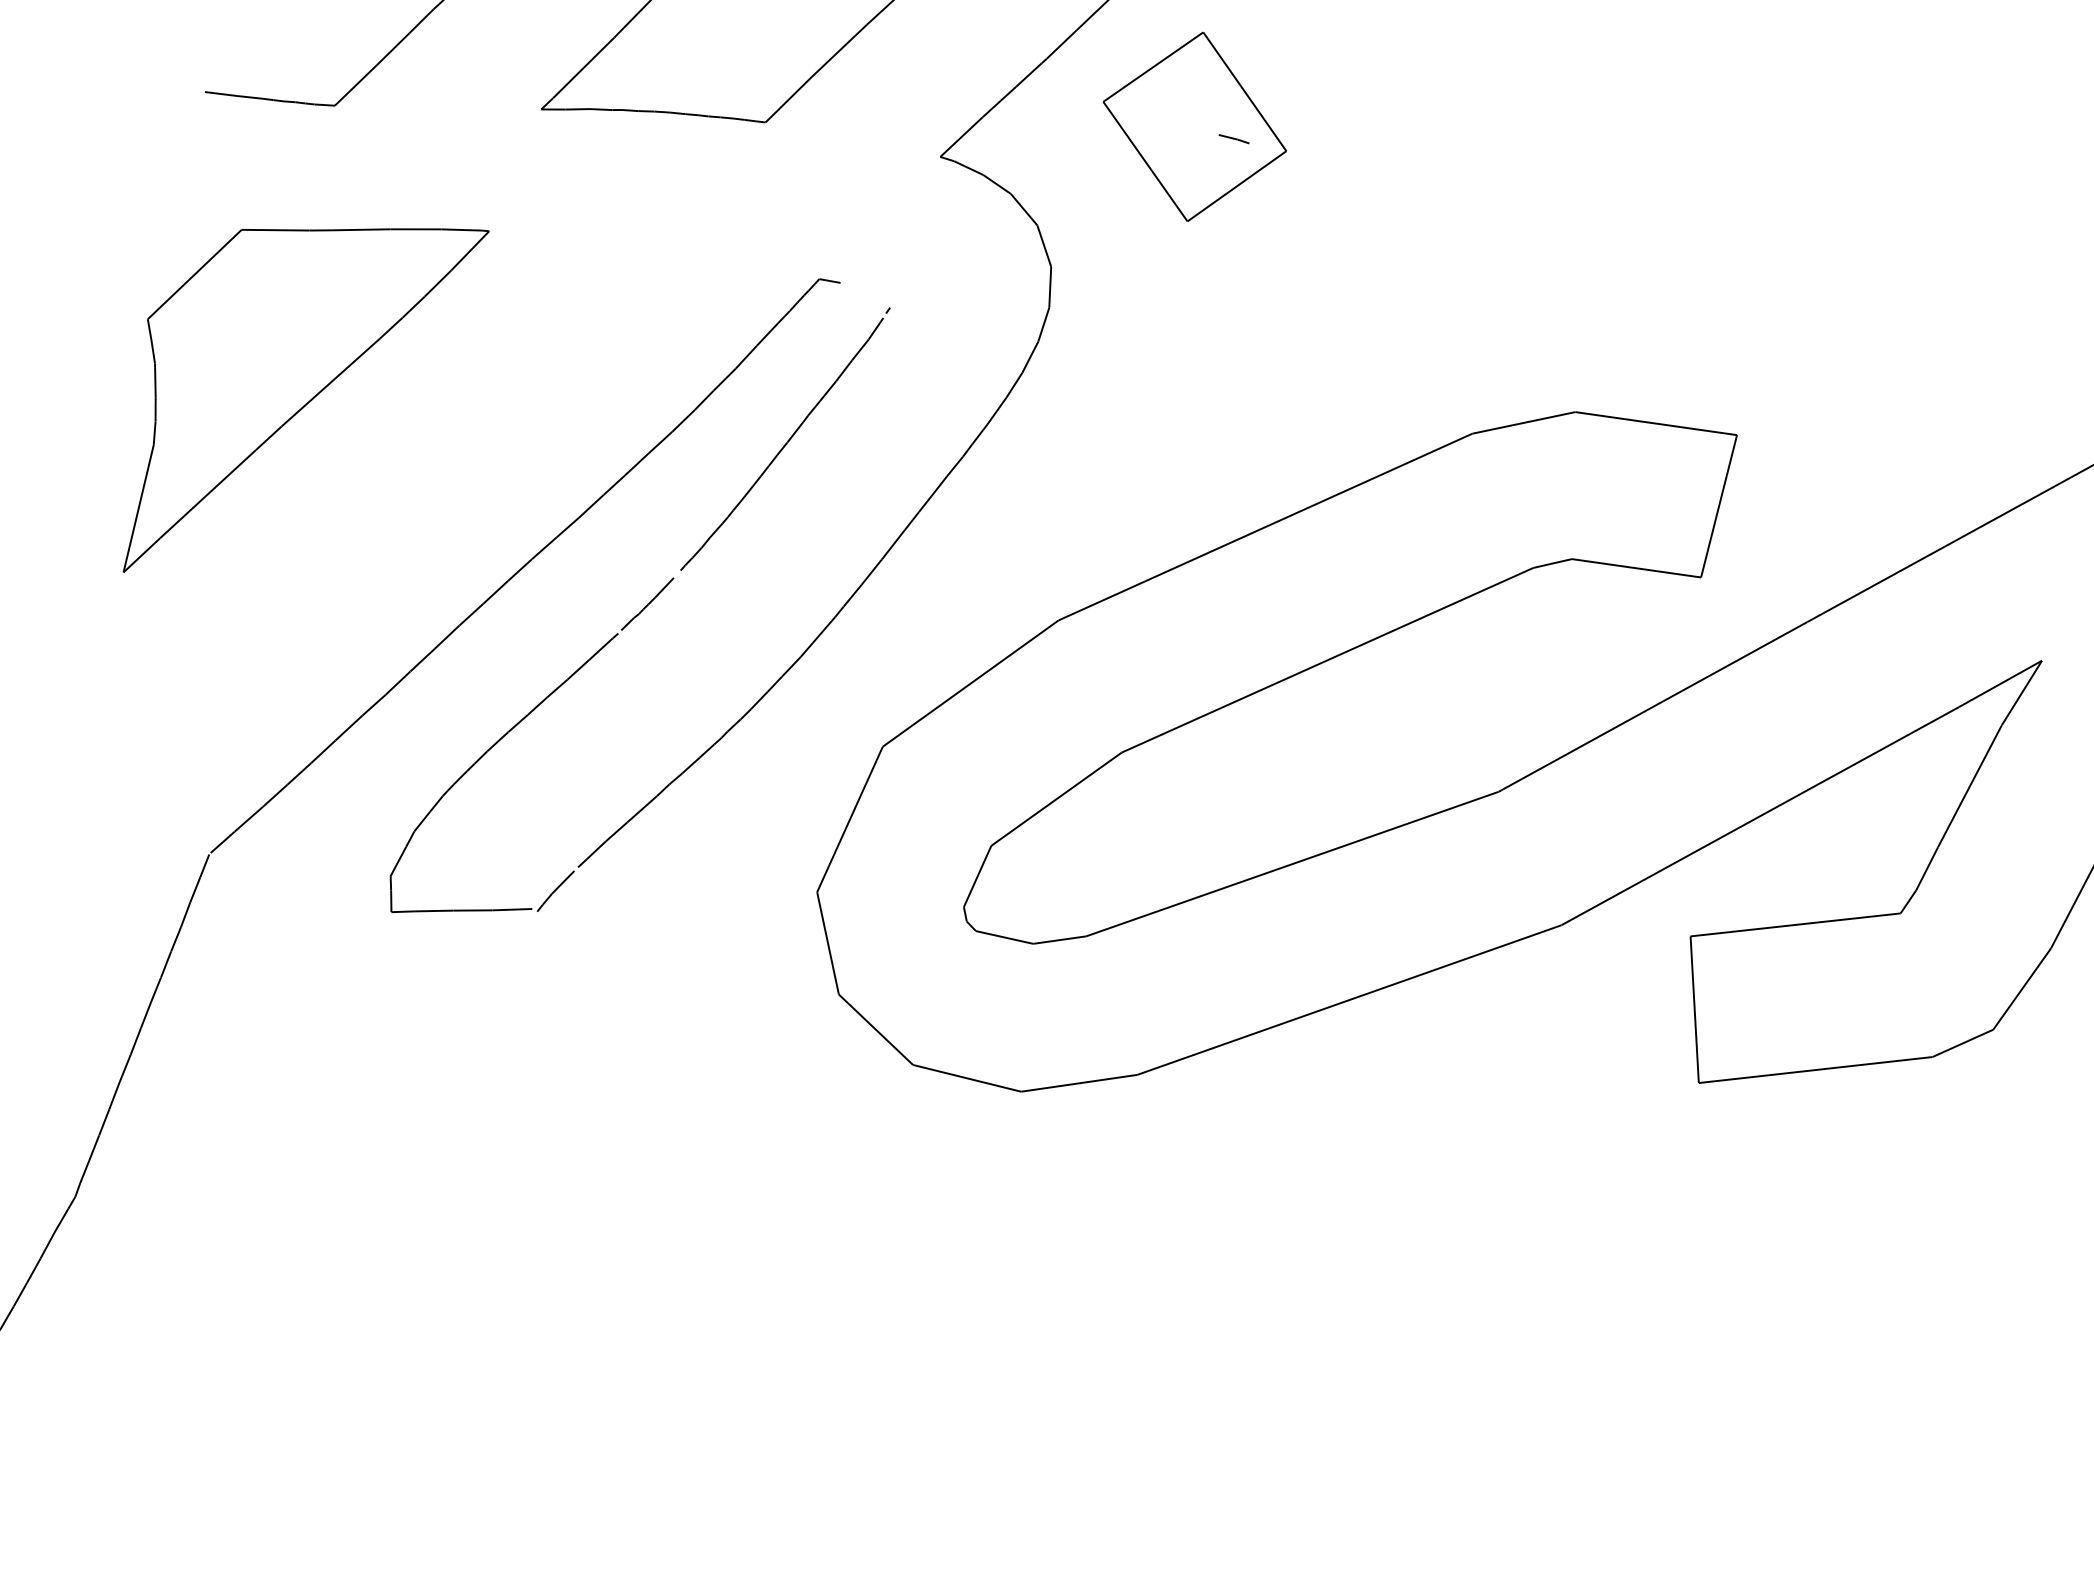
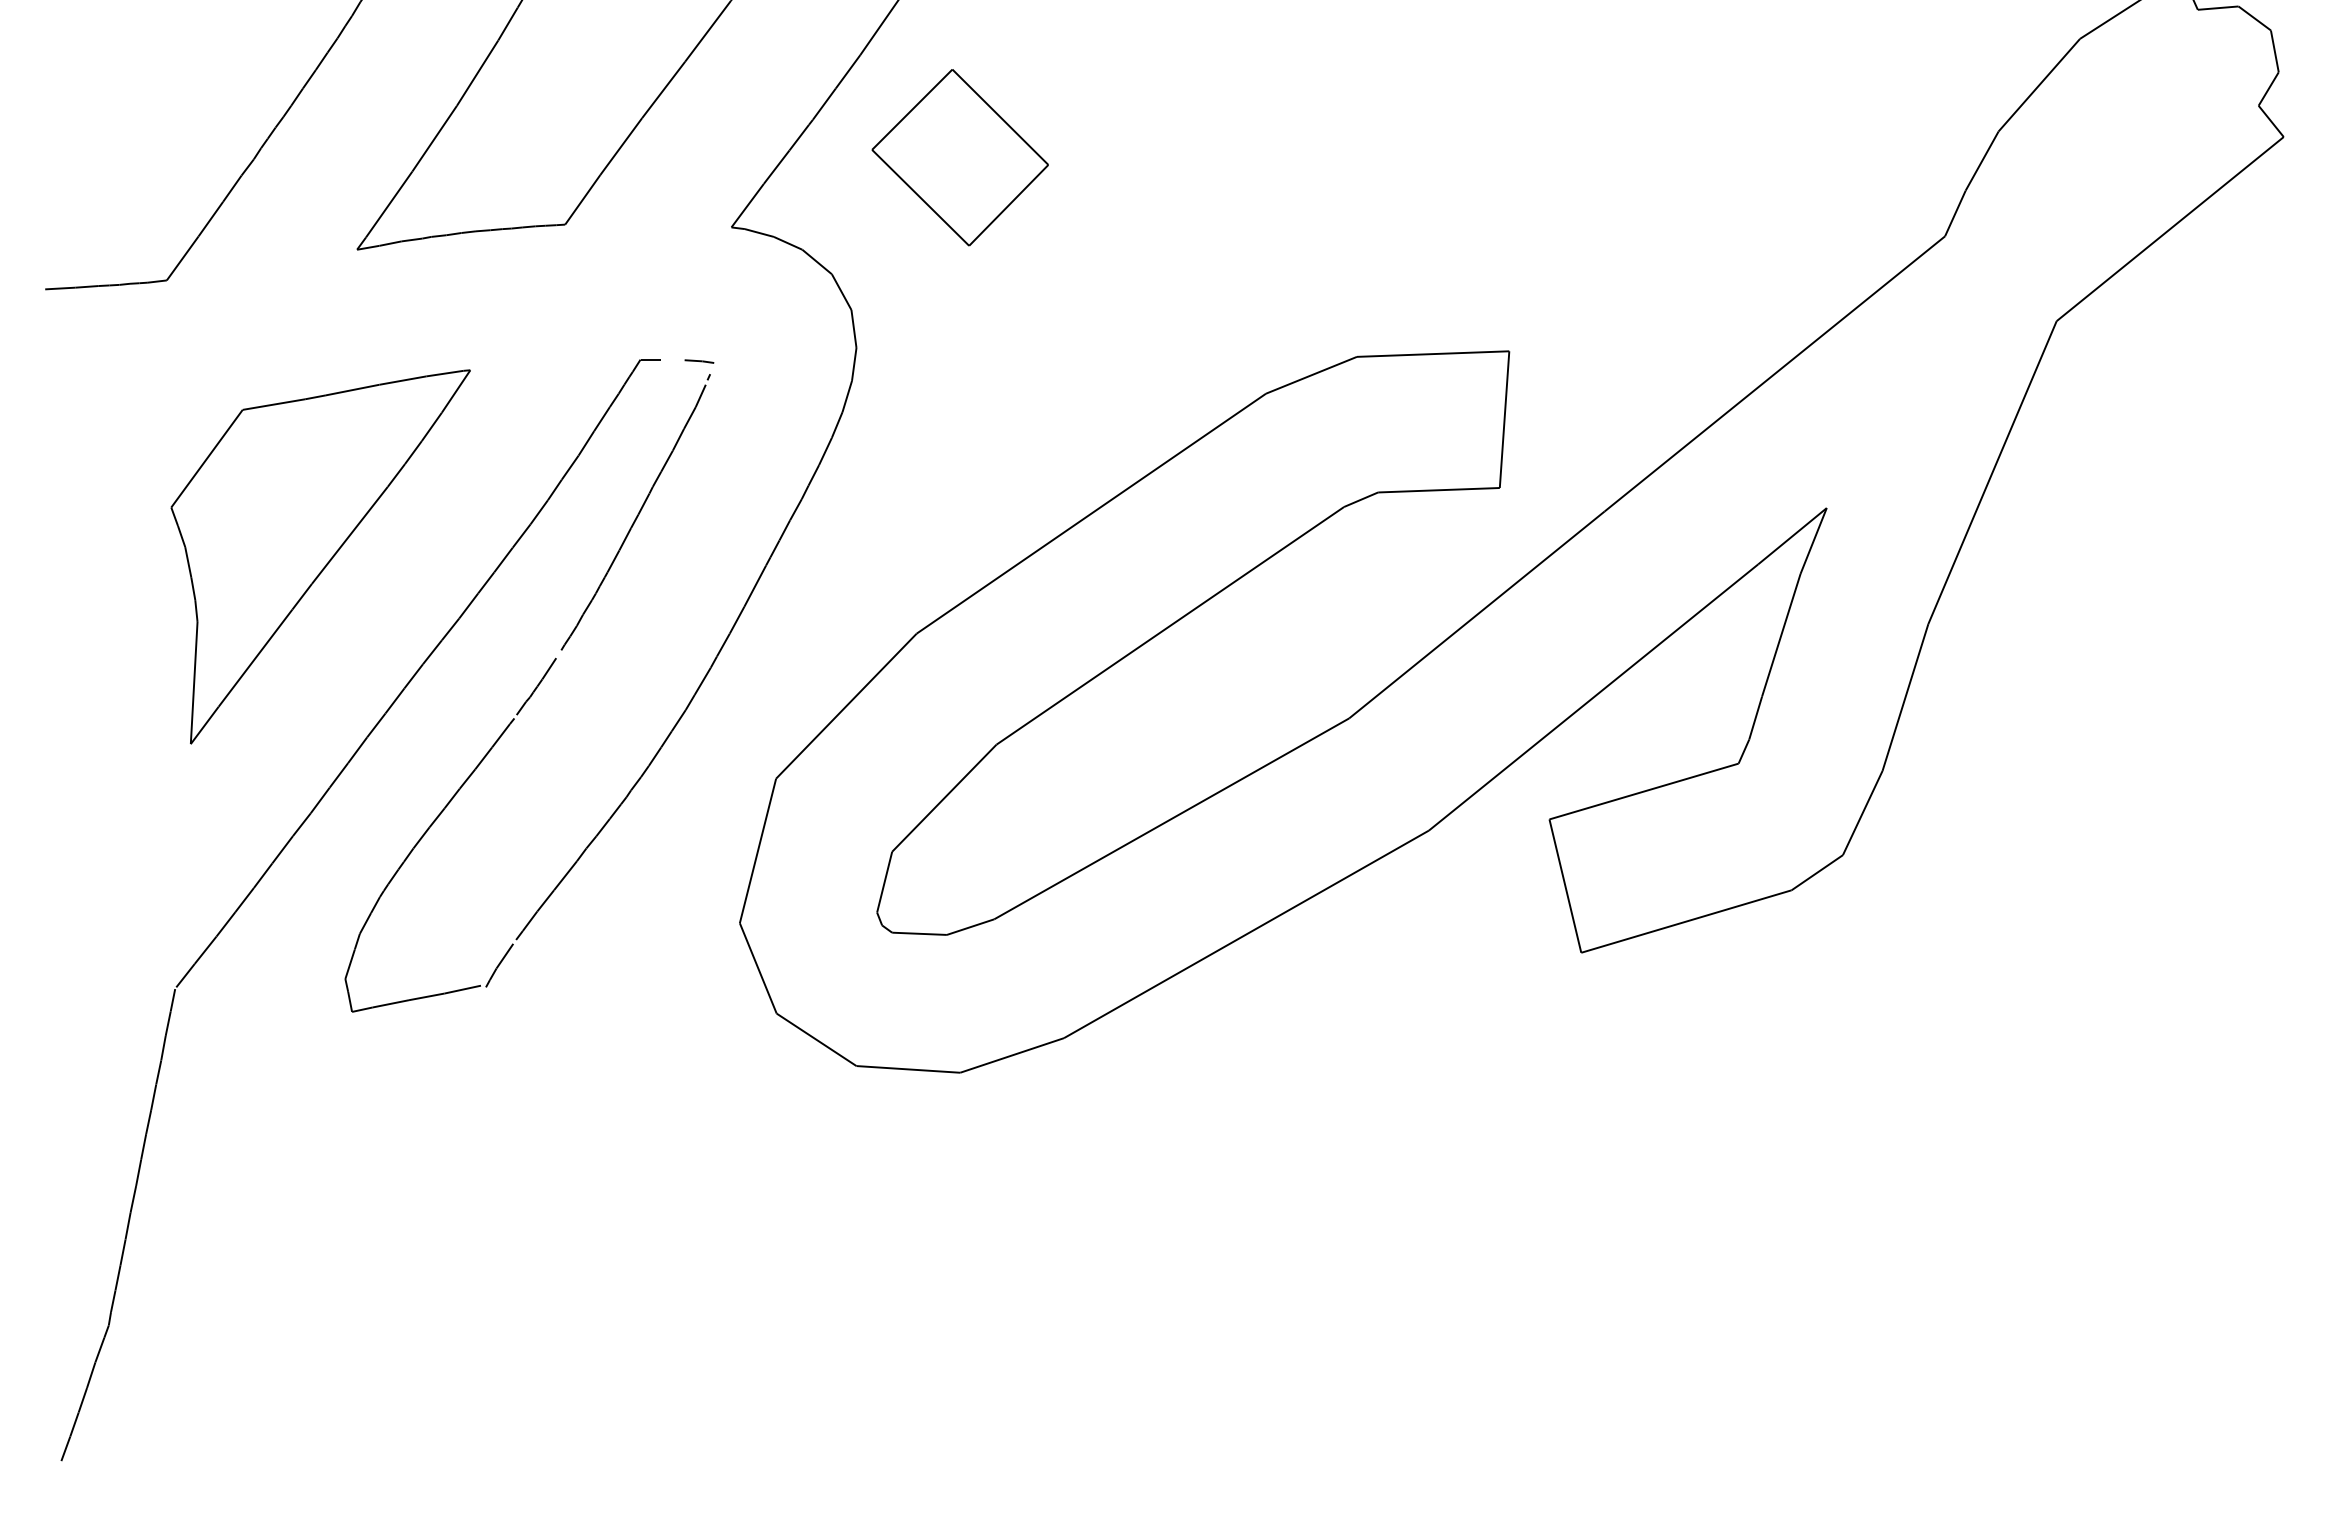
line: (1234, 139) -> (699, 361), moved
part: (295, 399) -> (320, 556), moved

